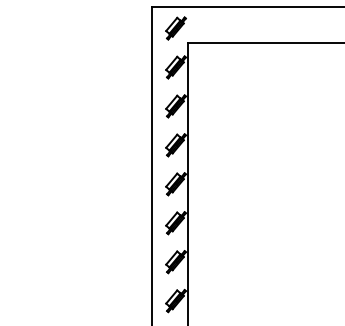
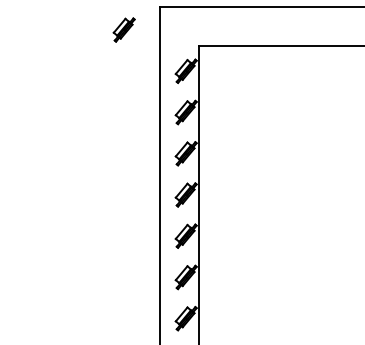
part: (175, 27) -> (123, 29), moved

